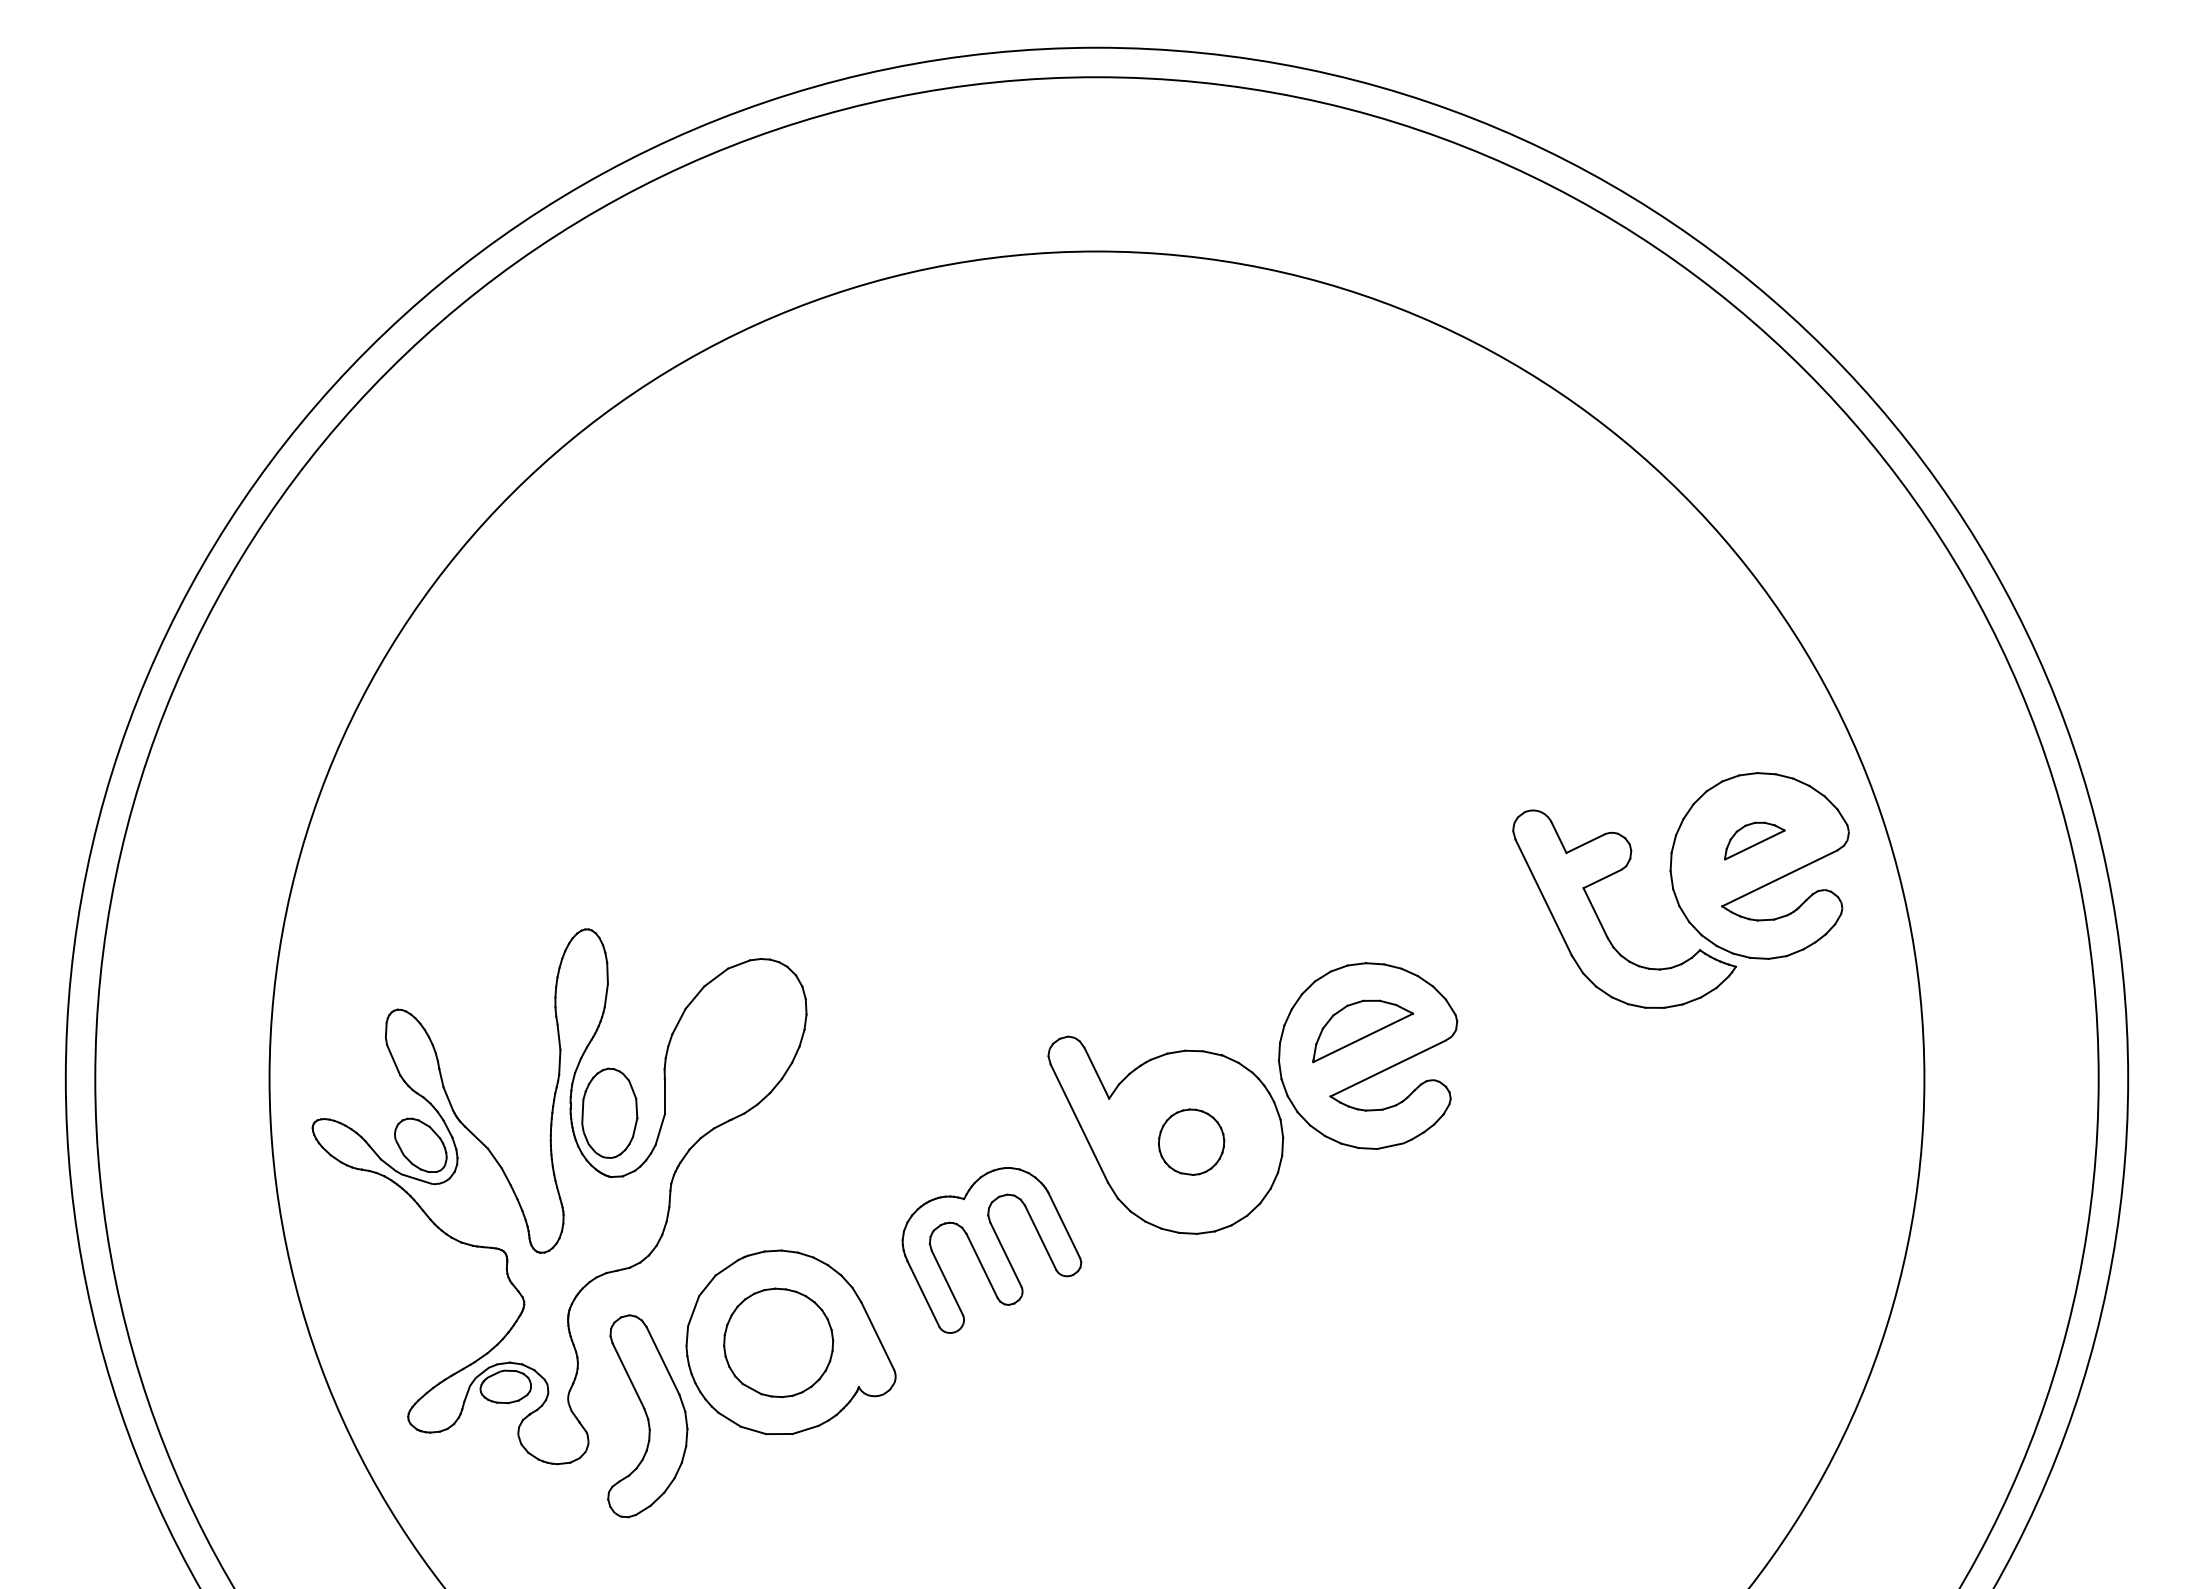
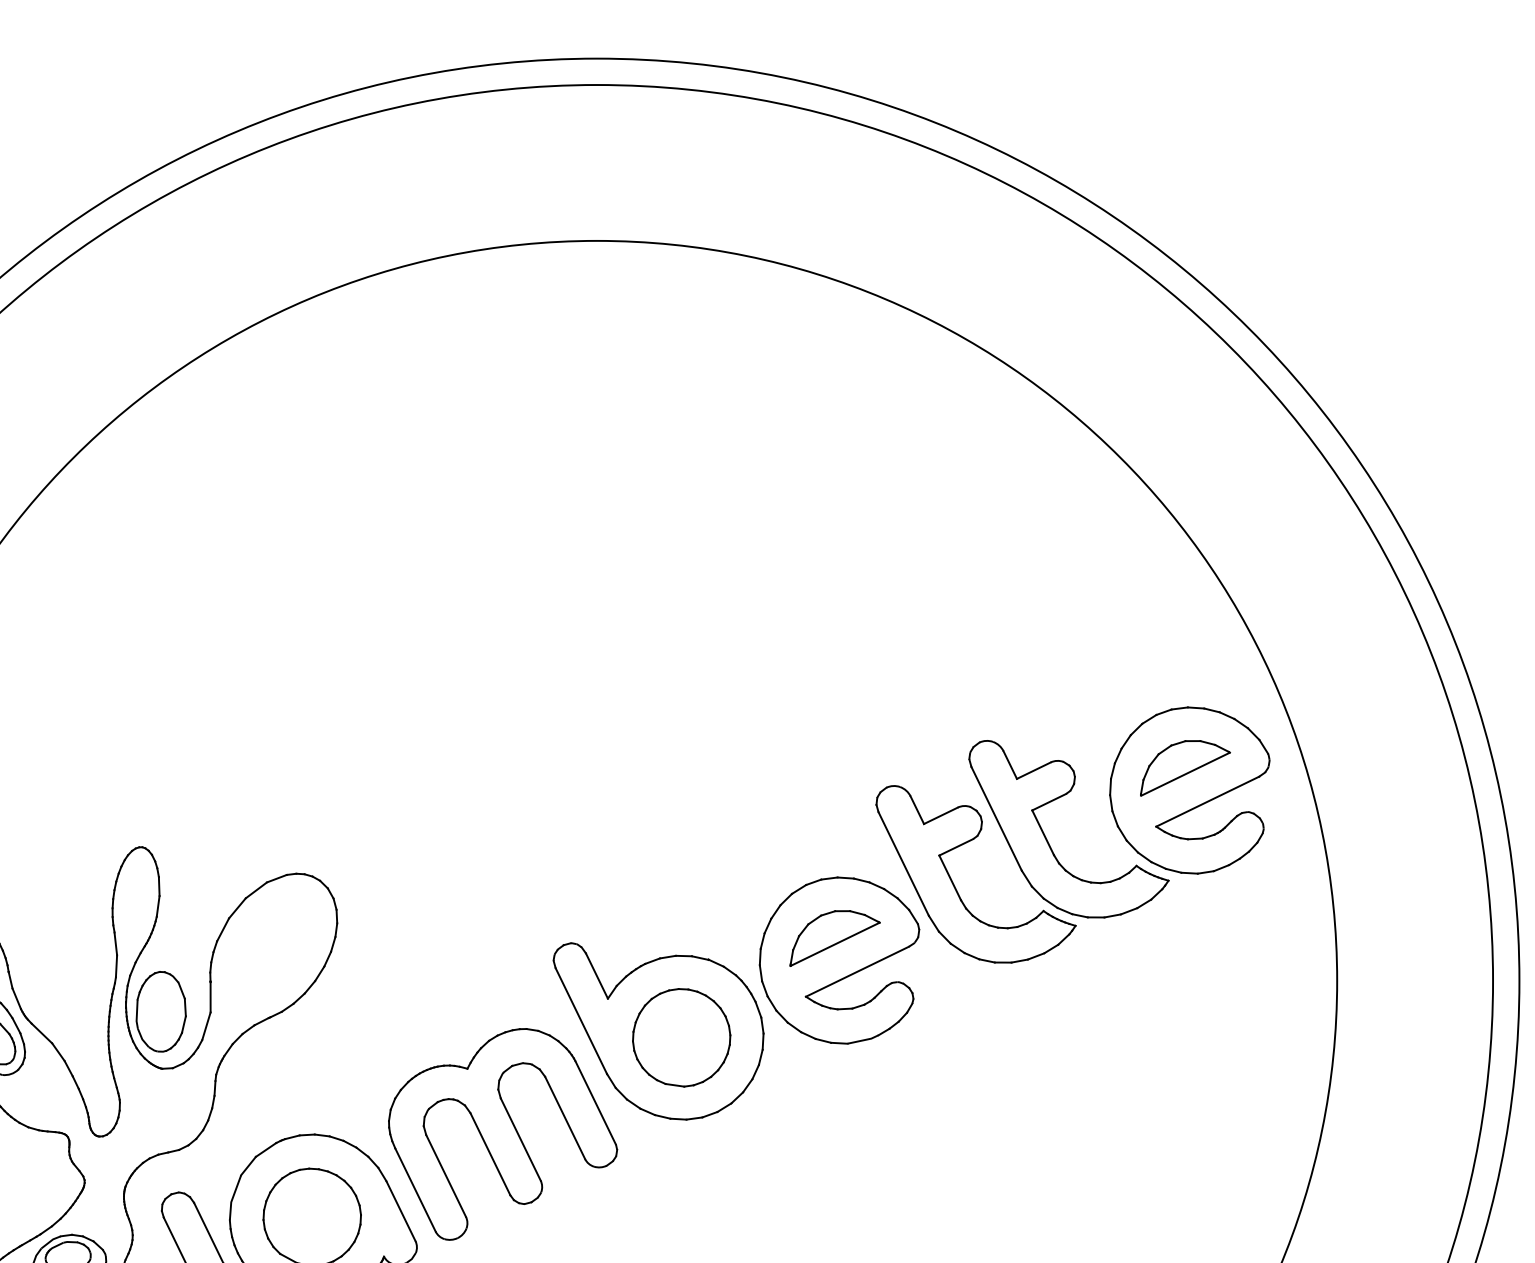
part: (1754, 840) -> (1185, 767), size x1.67
part: (1496, 970) -> (954, 884), added
part: (1191, 1141) -> (681, 1036), size x1.67
part: (991, 1250) -> (502, 1134), size x1.43

